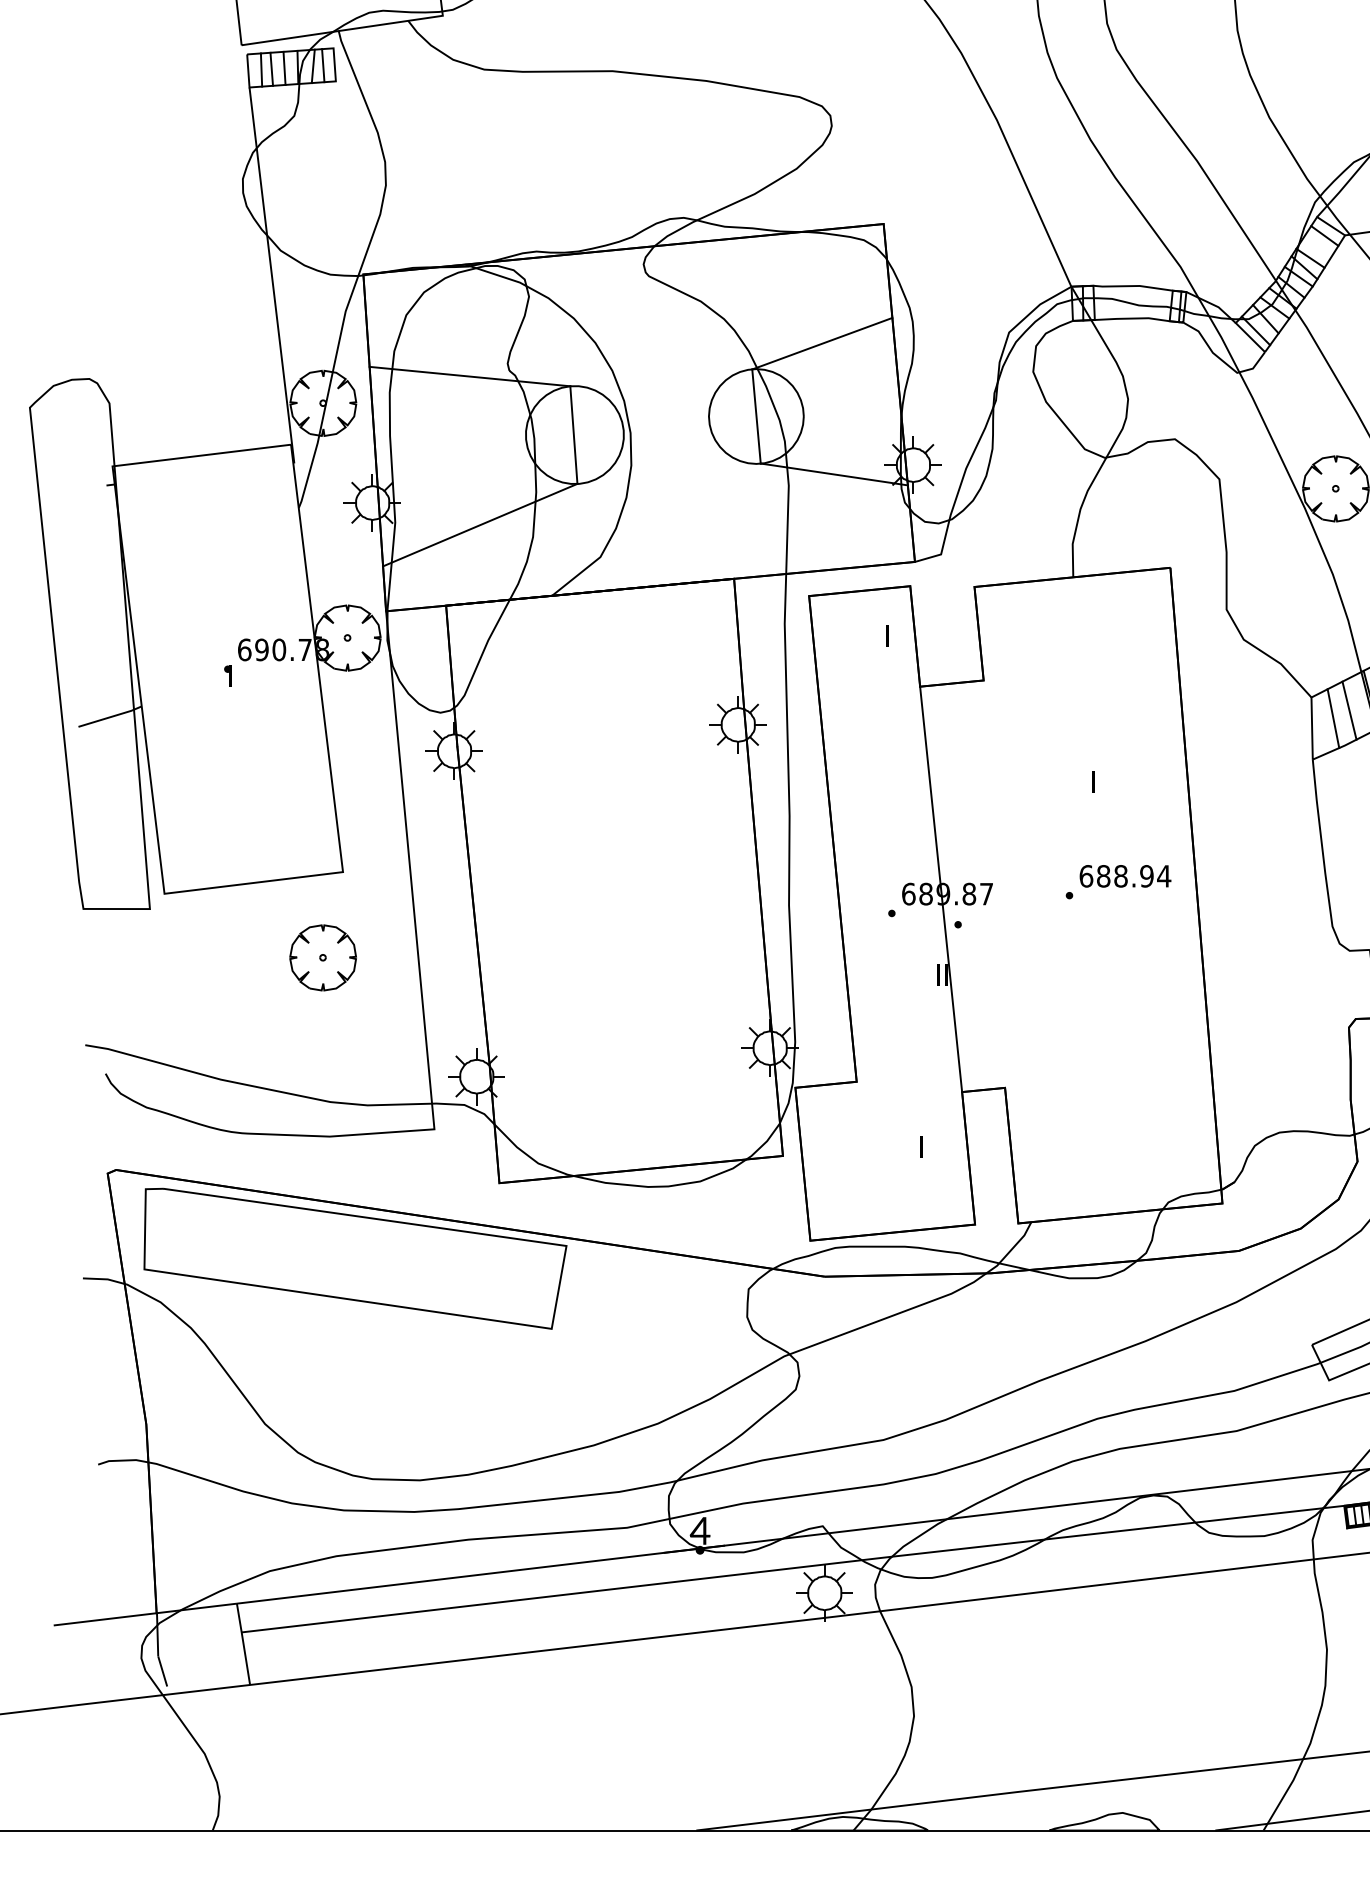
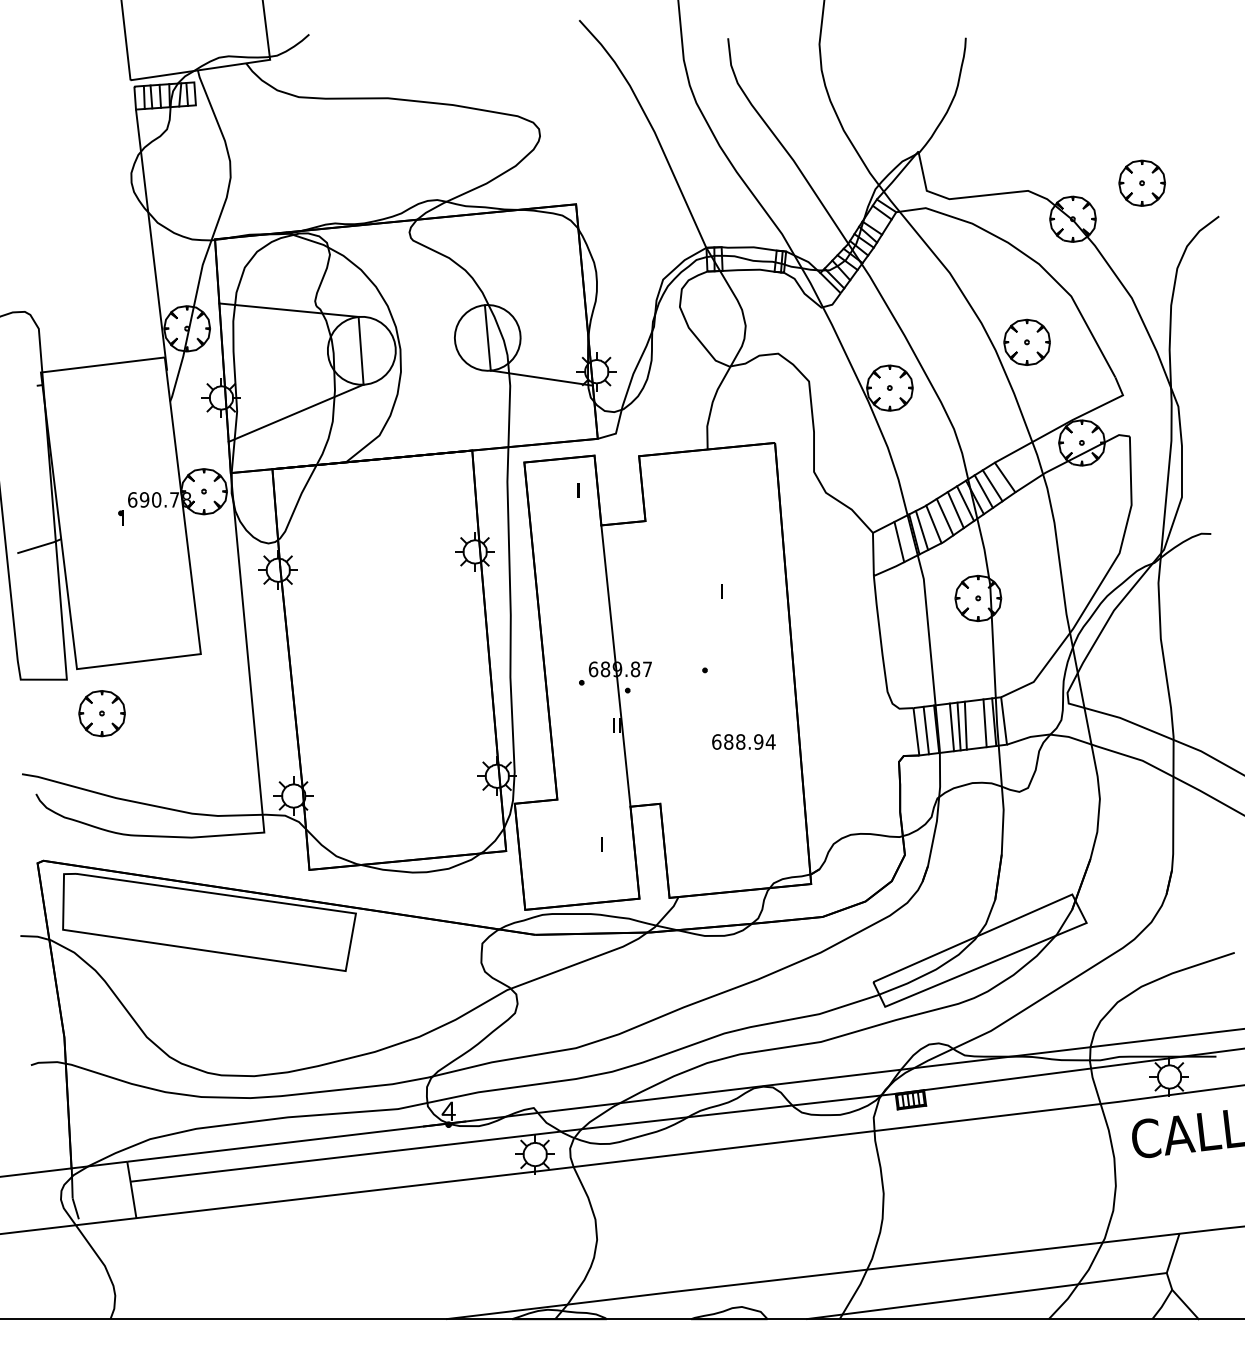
line: (822, 343) -> (533, 287), removed
line: (1333, 718) -> (888, 547), removed
text: (1124, 875) -> (743, 741), moved
part: (322, 957) -> (101, 713), moved

